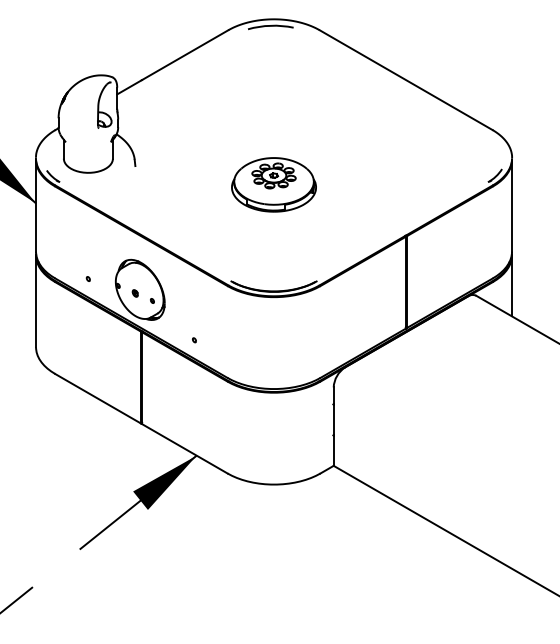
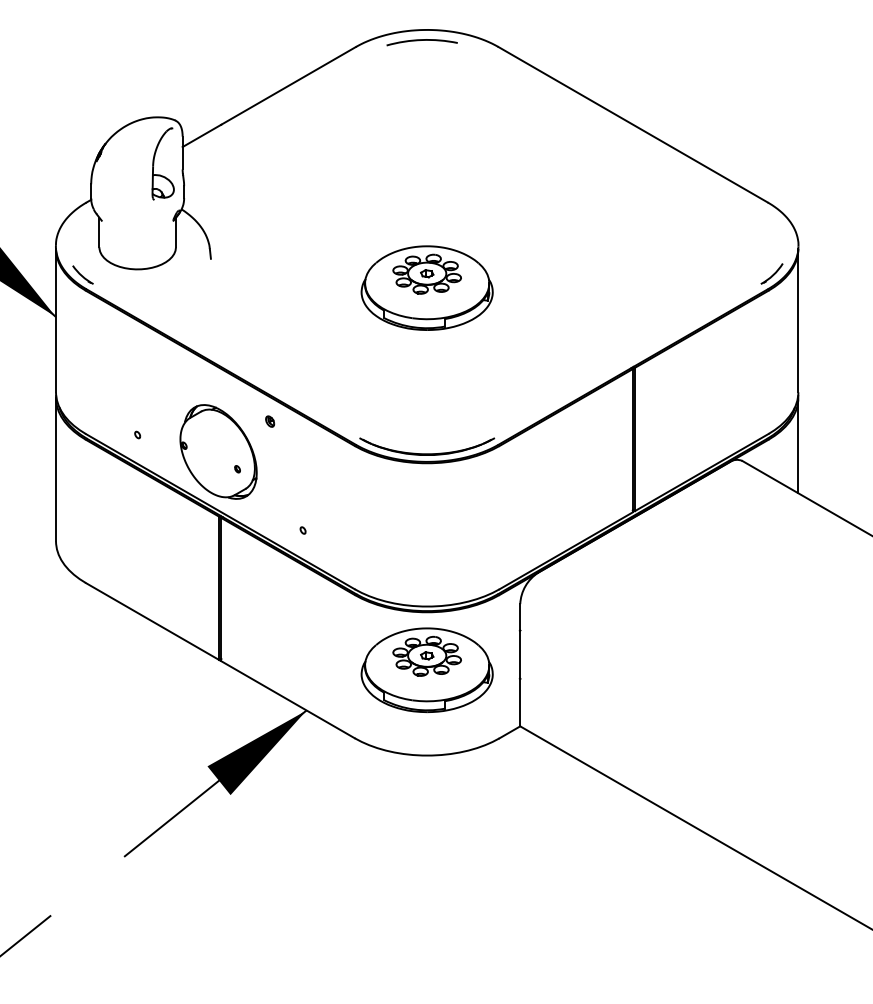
part: (134, 293) -> (268, 421), moved
part: (273, 429) -> (426, 669), added

